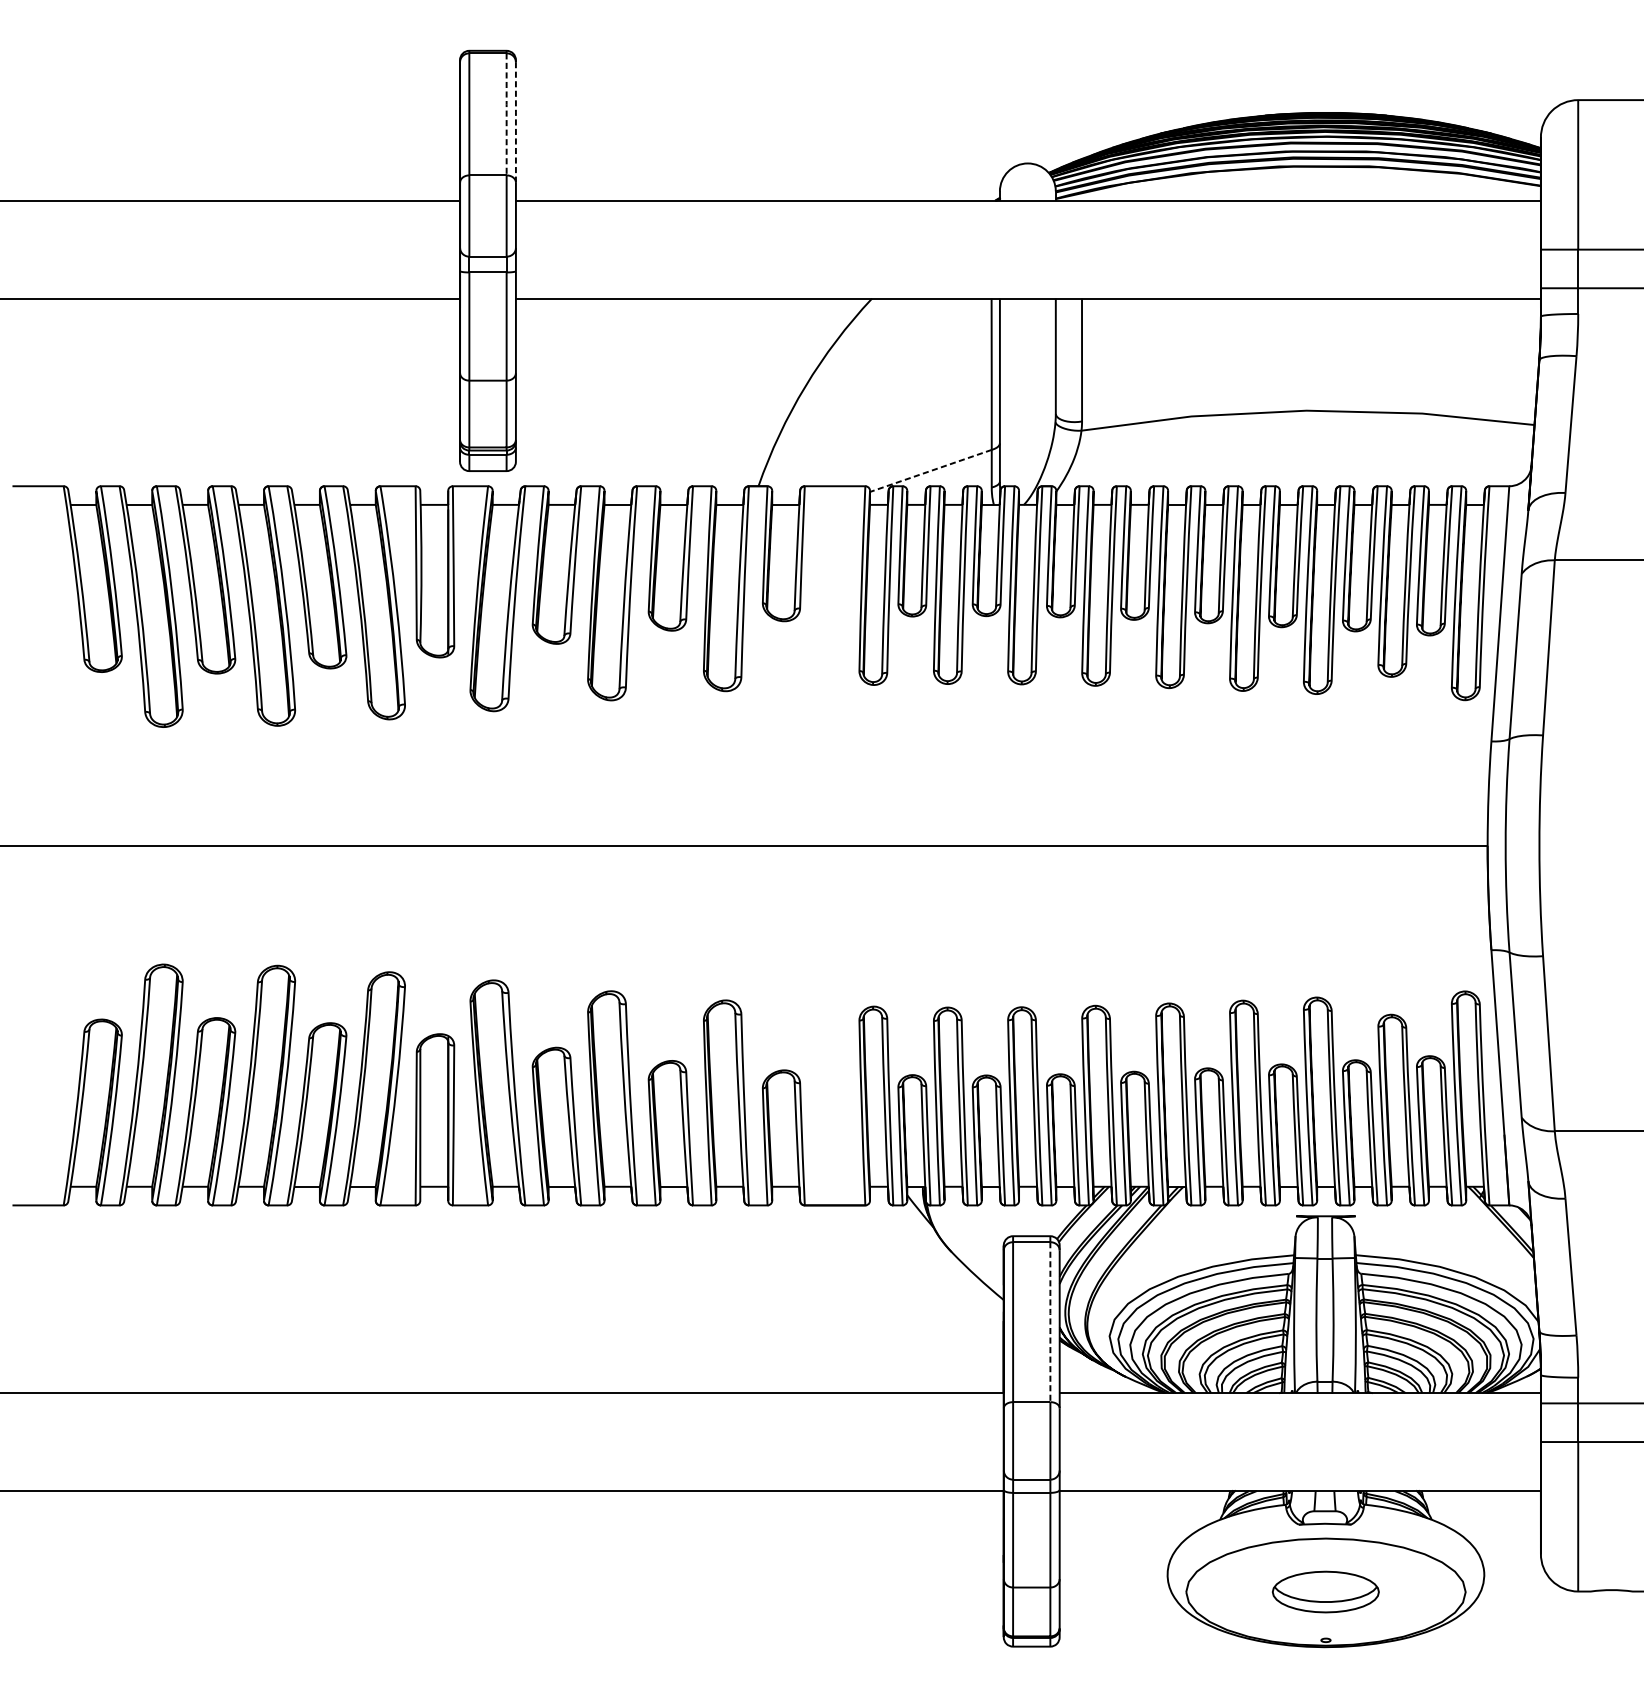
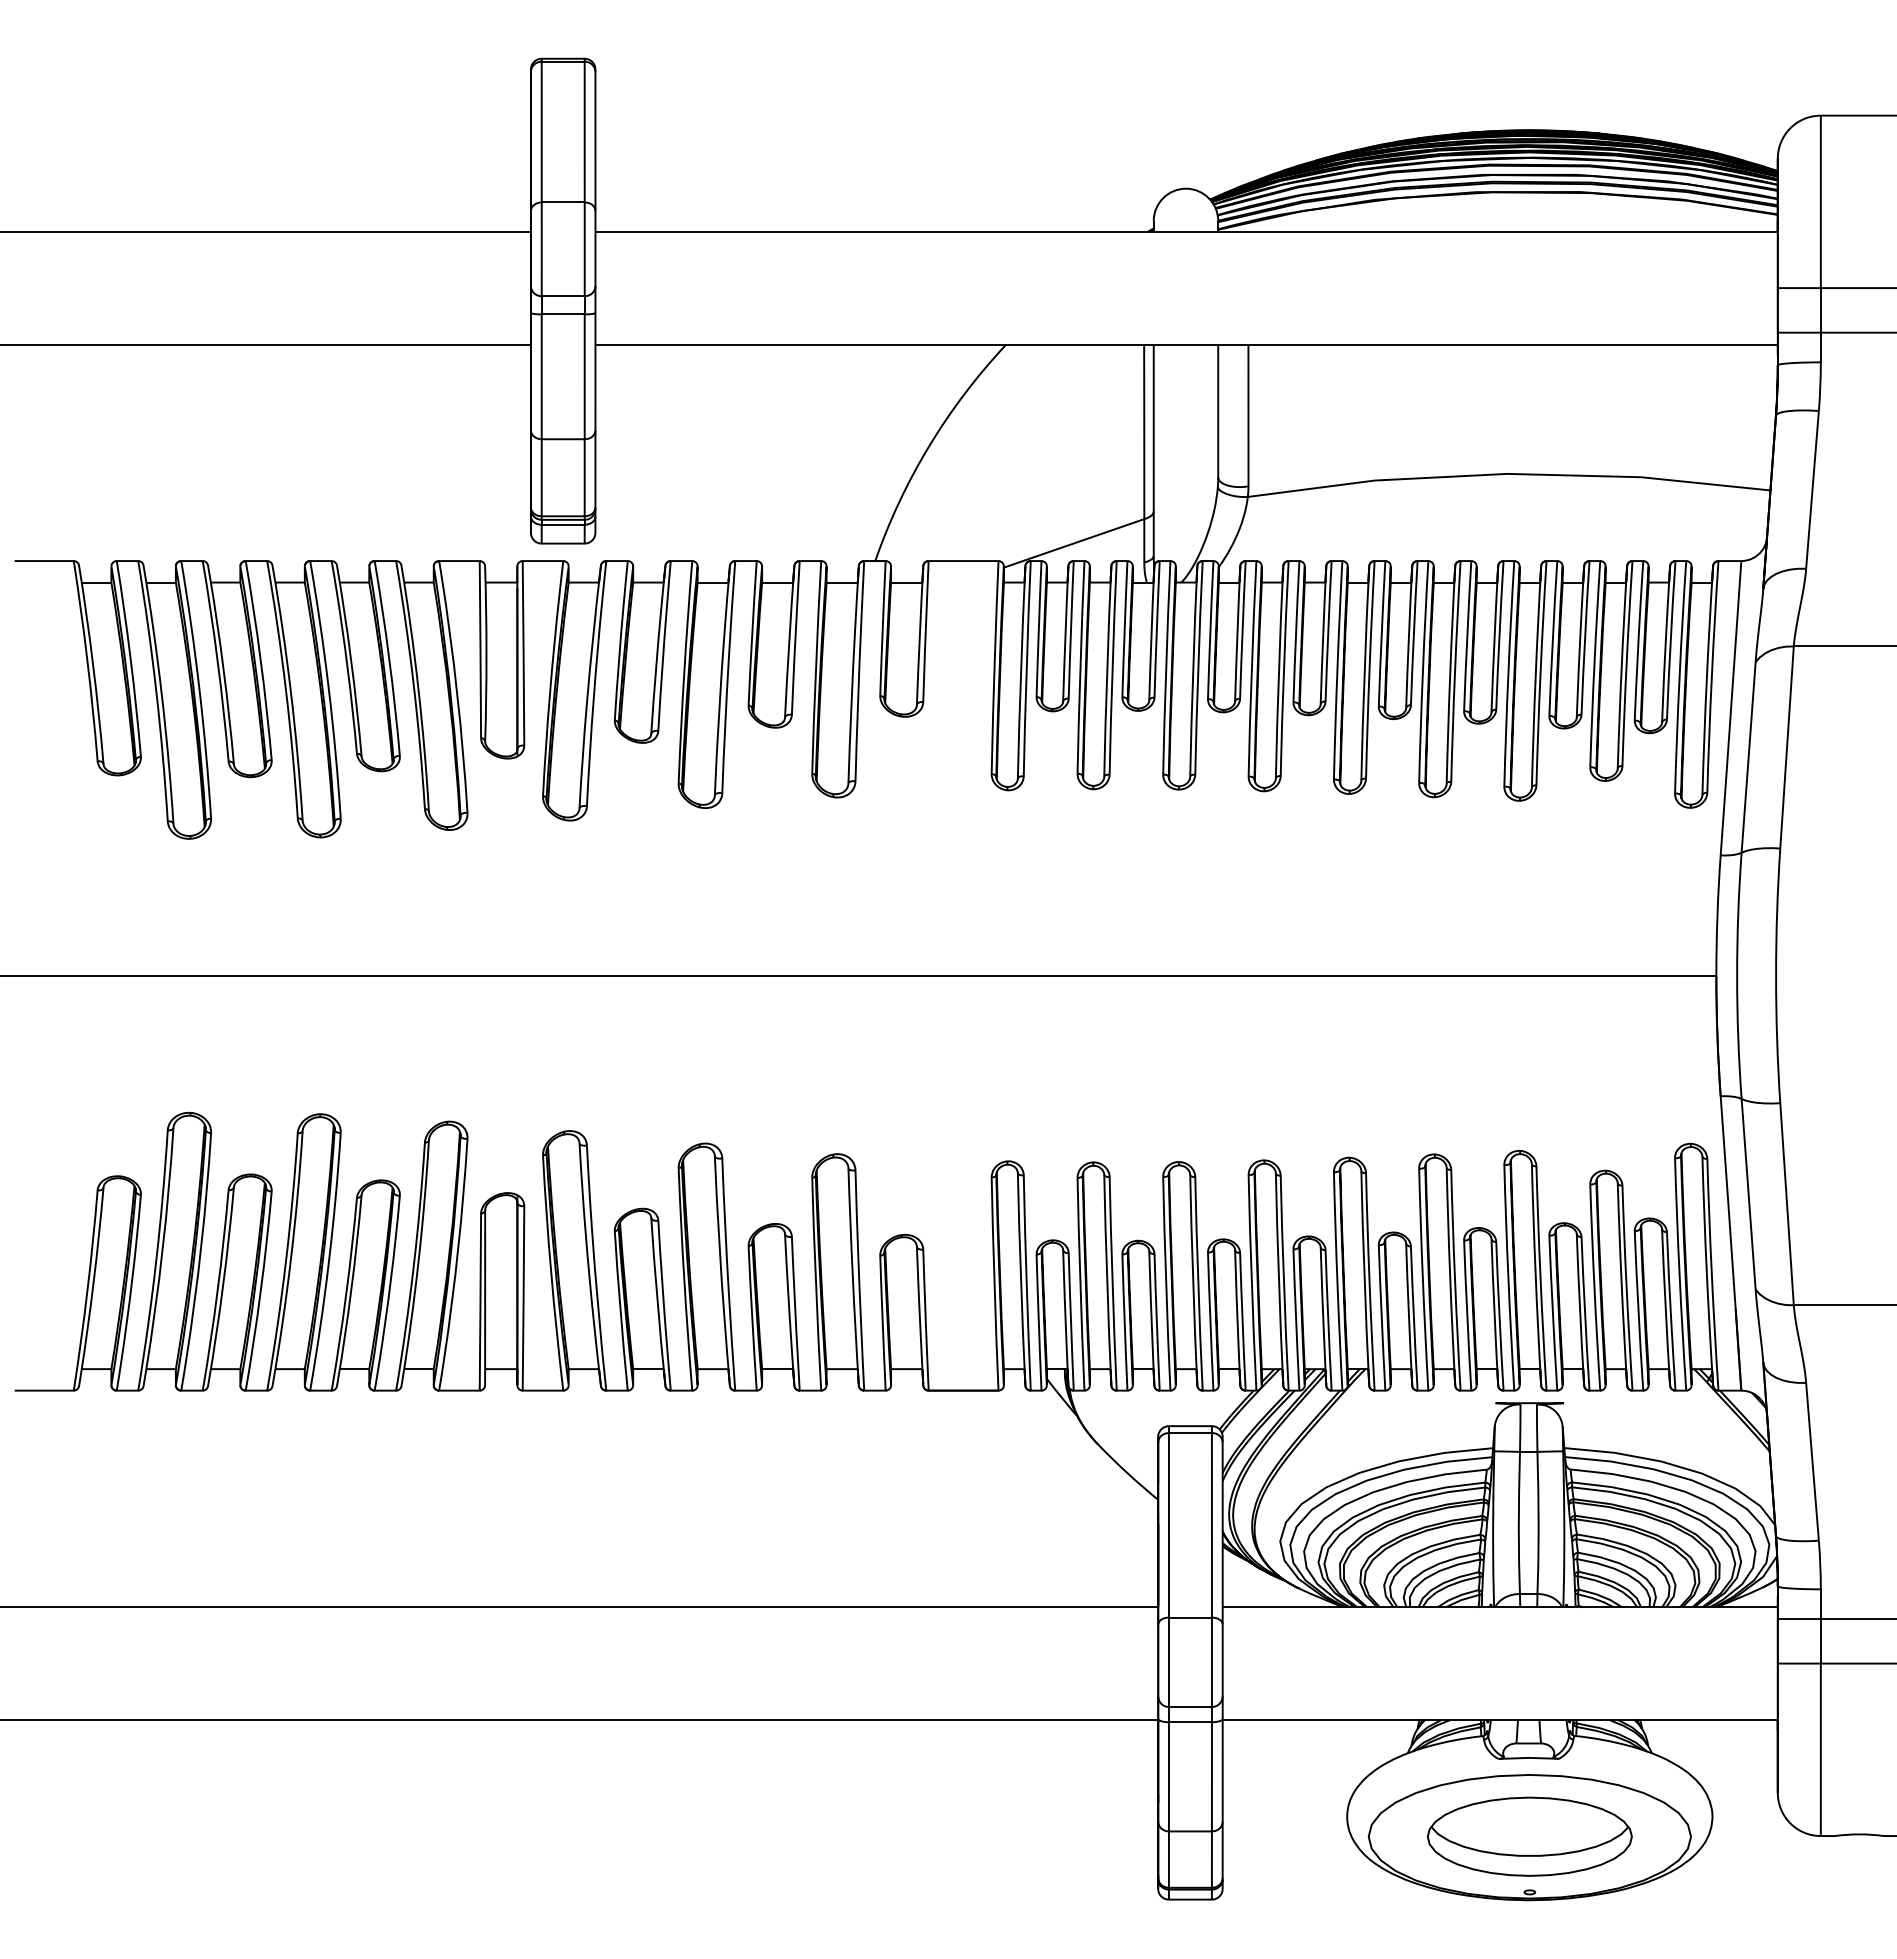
line: (506, 113) -> (584, 131), dashed -> solid
line: (515, 122) -> (595, 141), dashed -> solid
line: (930, 471) -> (1073, 543), dashed -> solid
line: (1049, 1322) -> (1211, 1525), dashed -> solid
part: (1325, 1591) -> (1529, 1836), size x1.67

